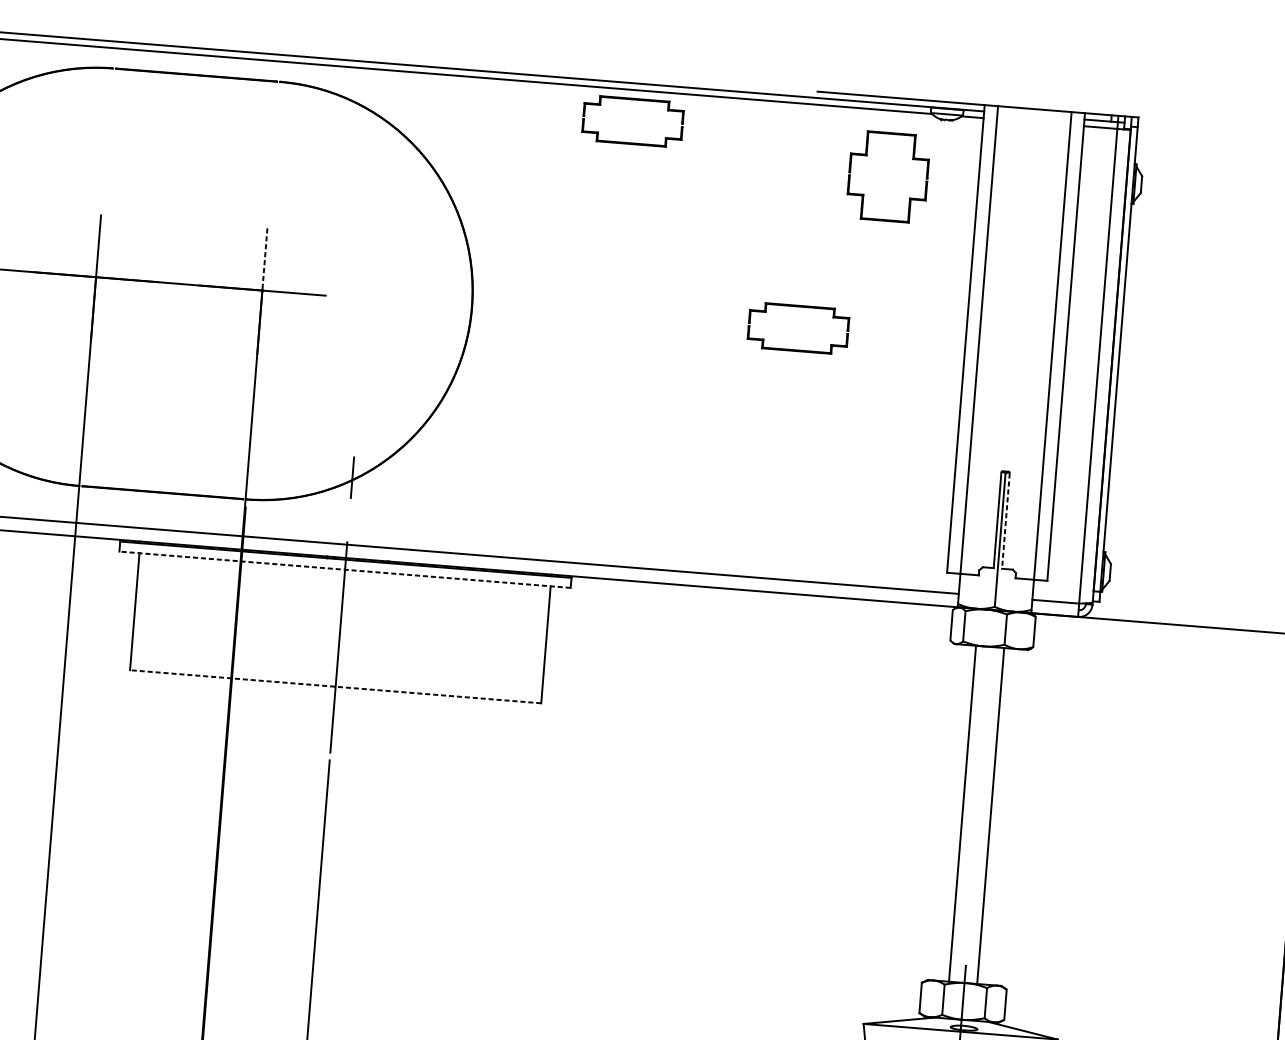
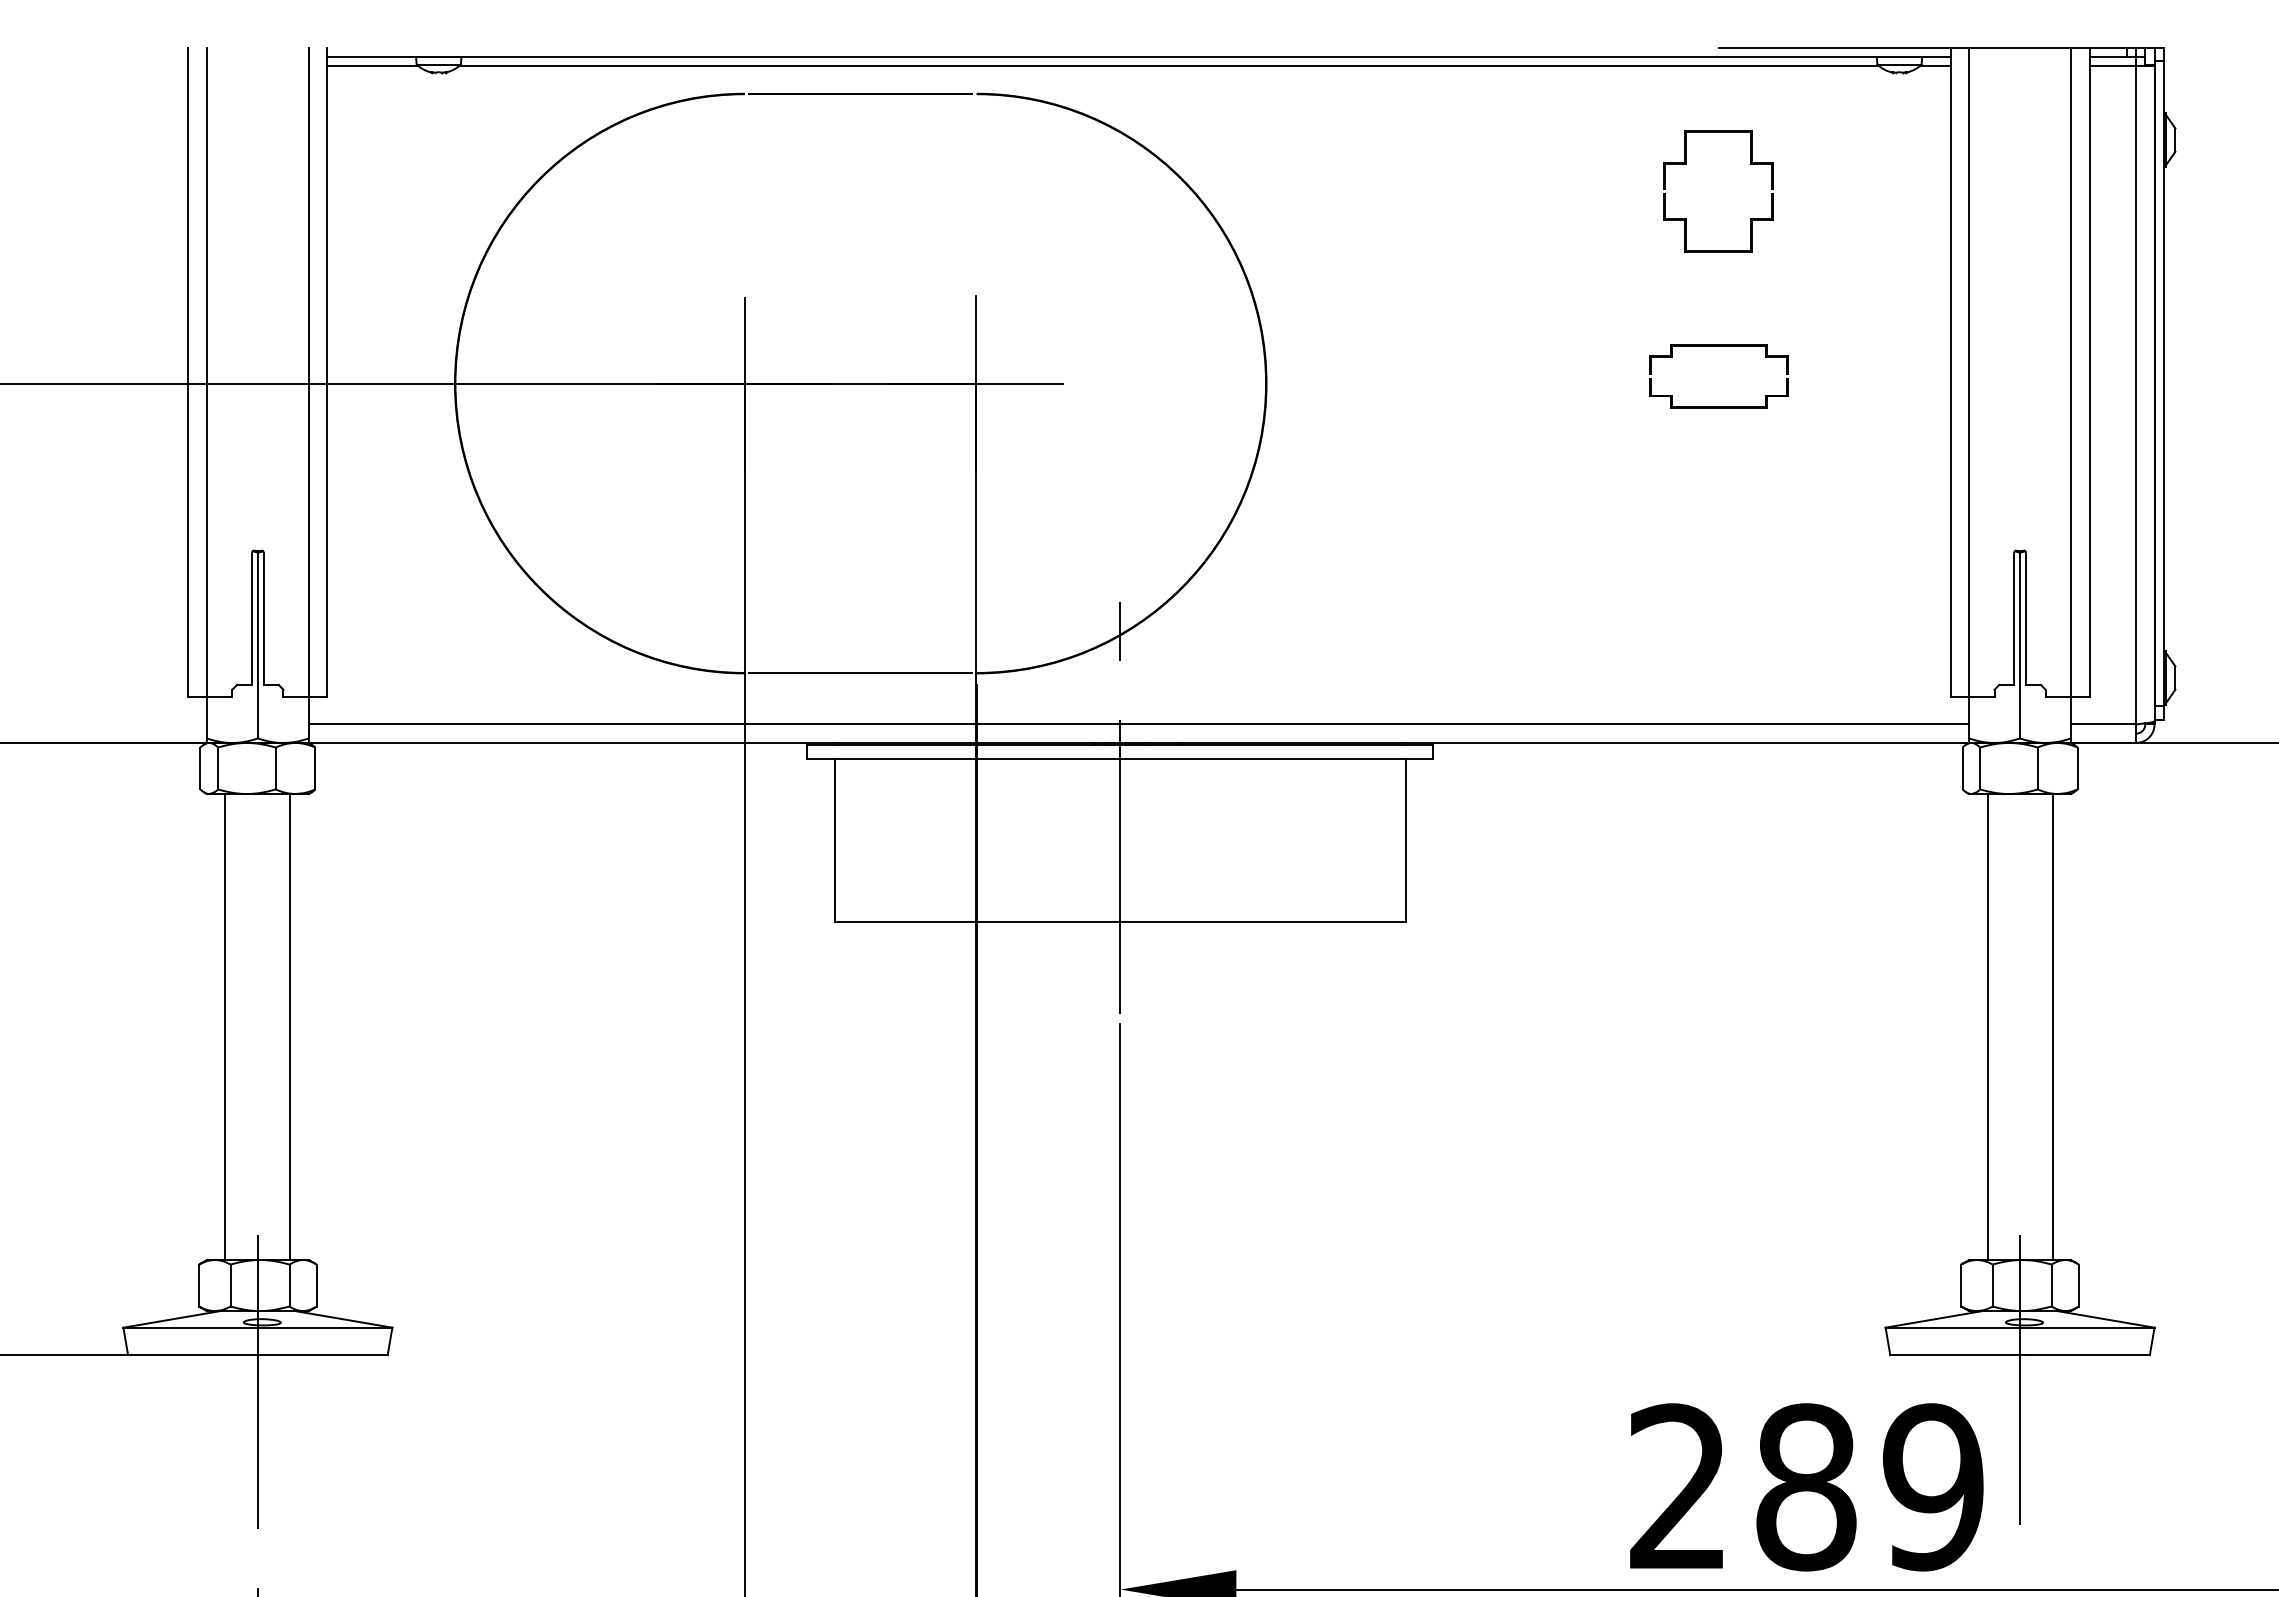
part: (634, 99) -> (1467, 79), removed
part: (866, 155) -> (1686, 164), moved
line: (264, 258) -> (975, 338), dashed -> solid
line: (1005, 521) -> (2025, 619), dashed -> solid
line: (344, 569) -> (1119, 759), dashed -> solid
line: (334, 686) -> (1119, 921), dashed -> solid
line: (962, 813) -> (2052, 1026), moved
line: (990, 815) -> (1987, 1026), moved

